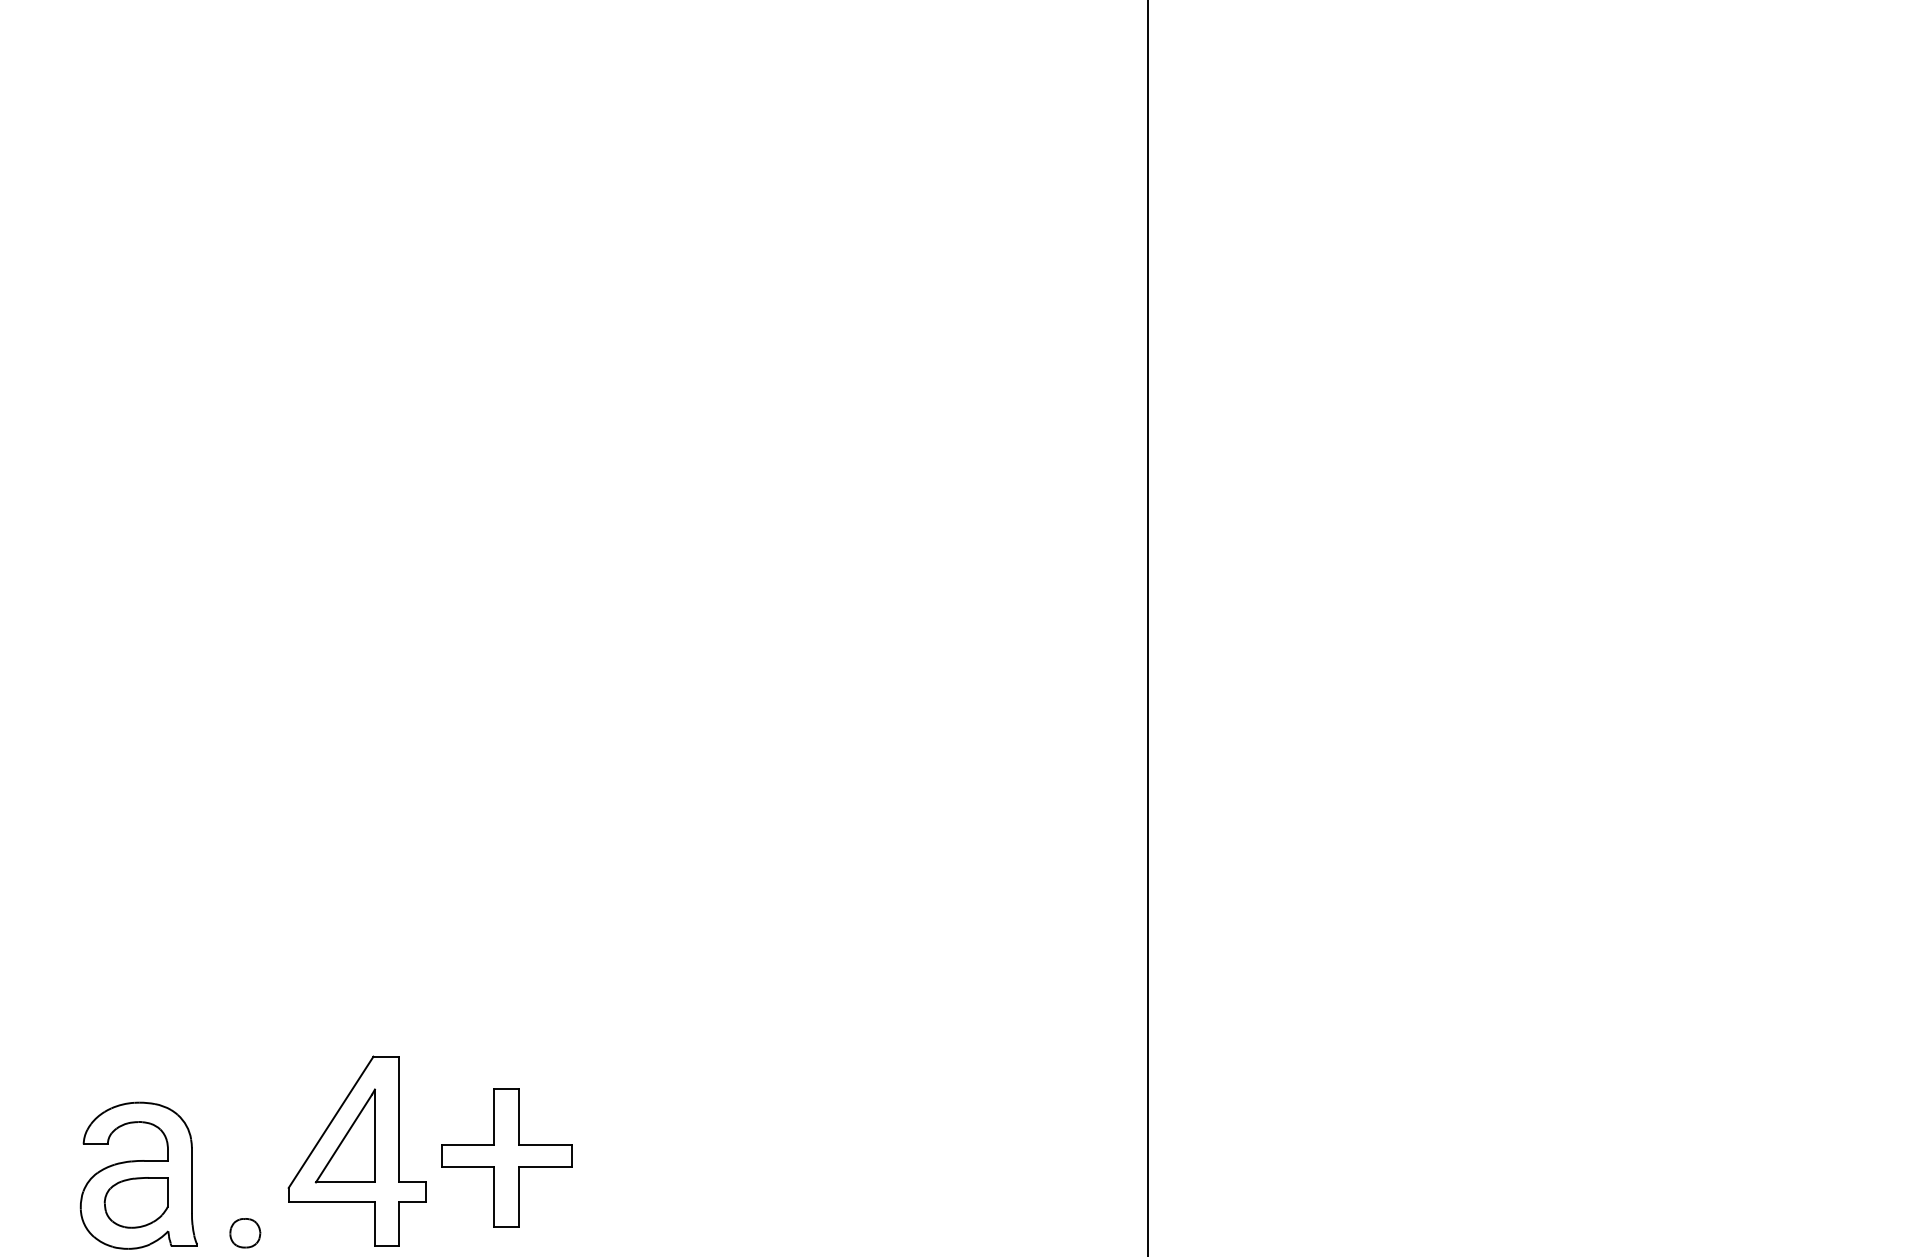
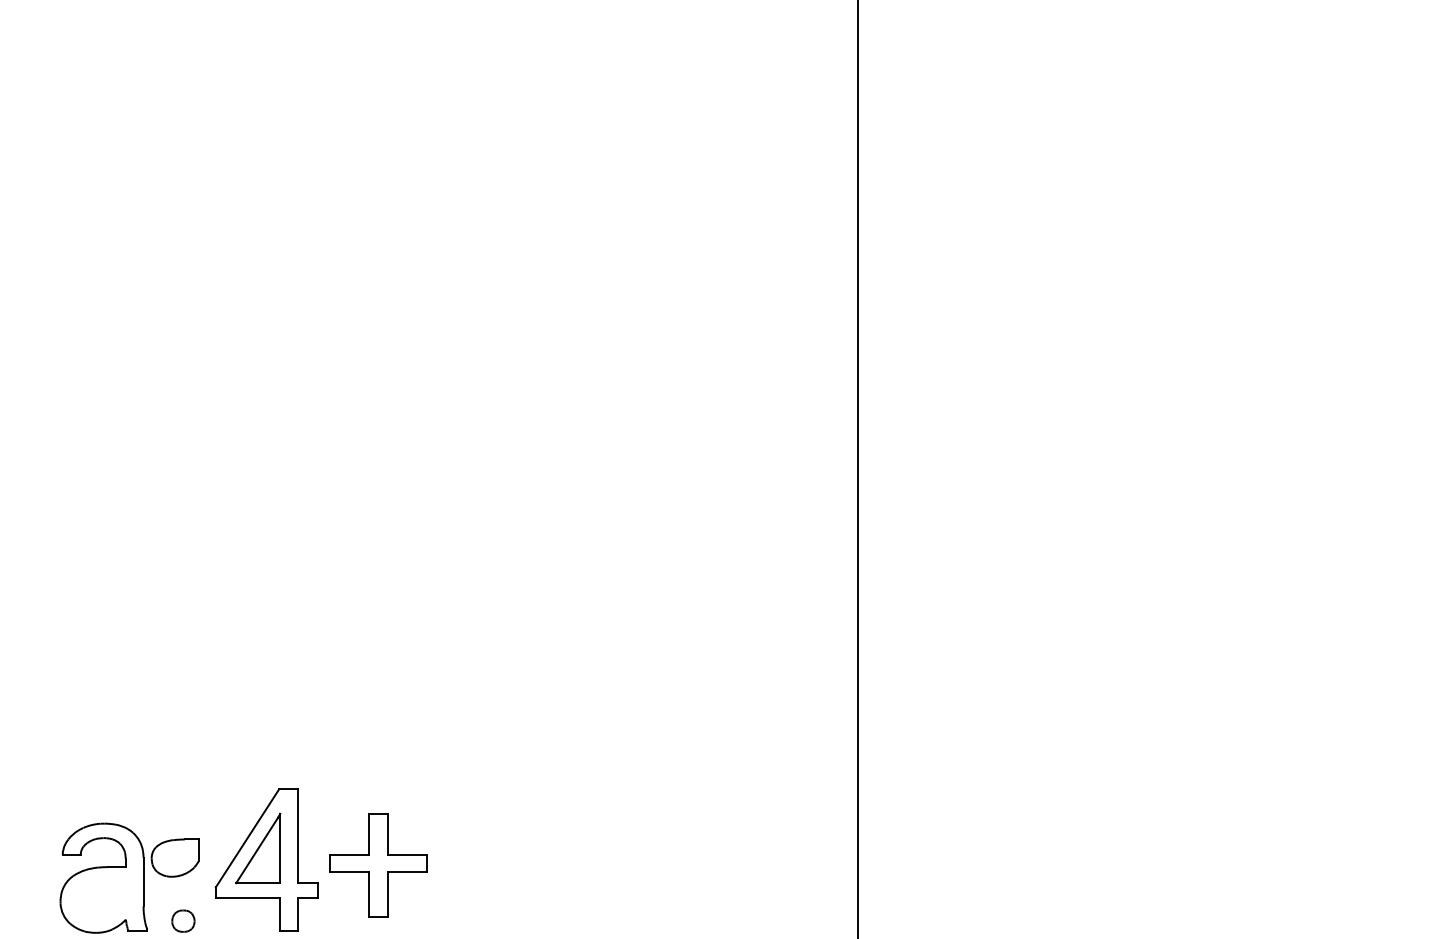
part: (135, 1202) -> (174, 857), moved

